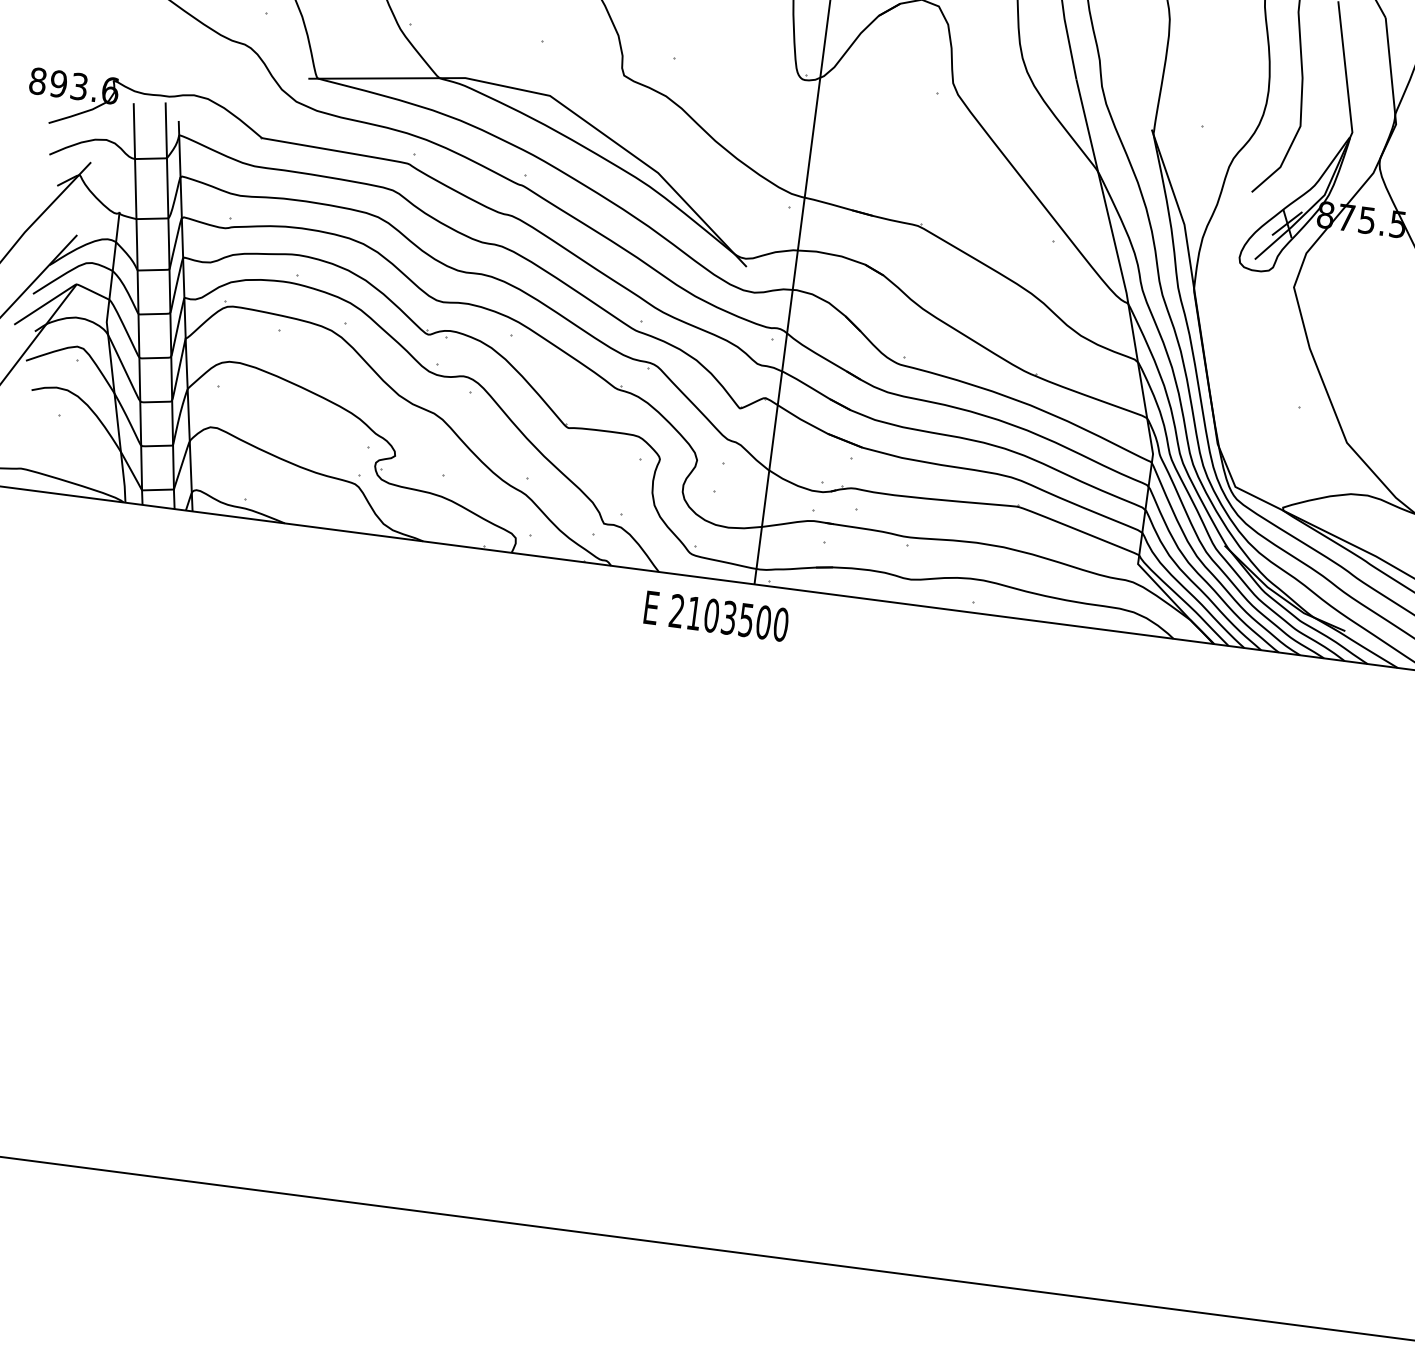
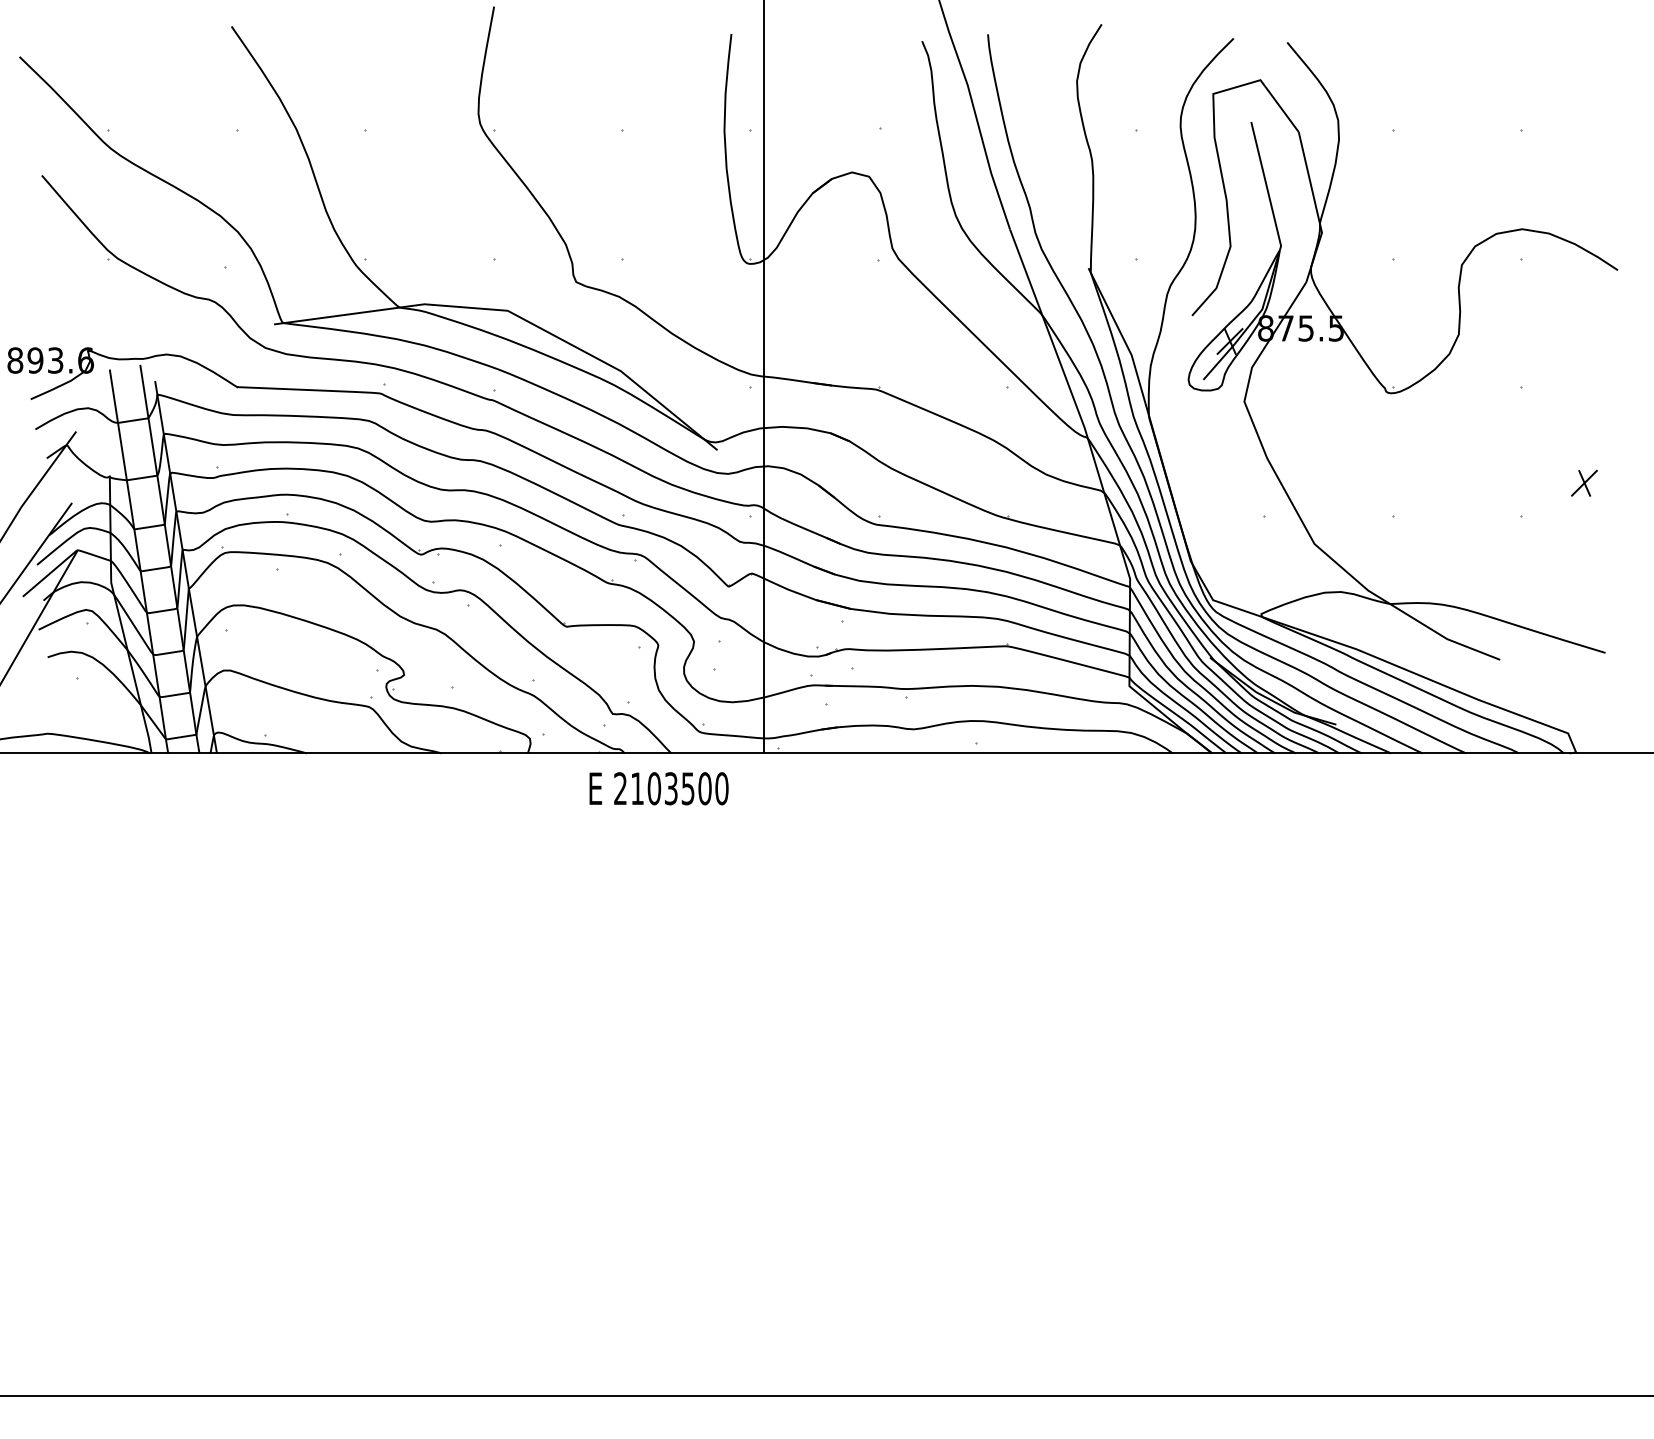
text: (715, 616) -> (658, 788), moved

